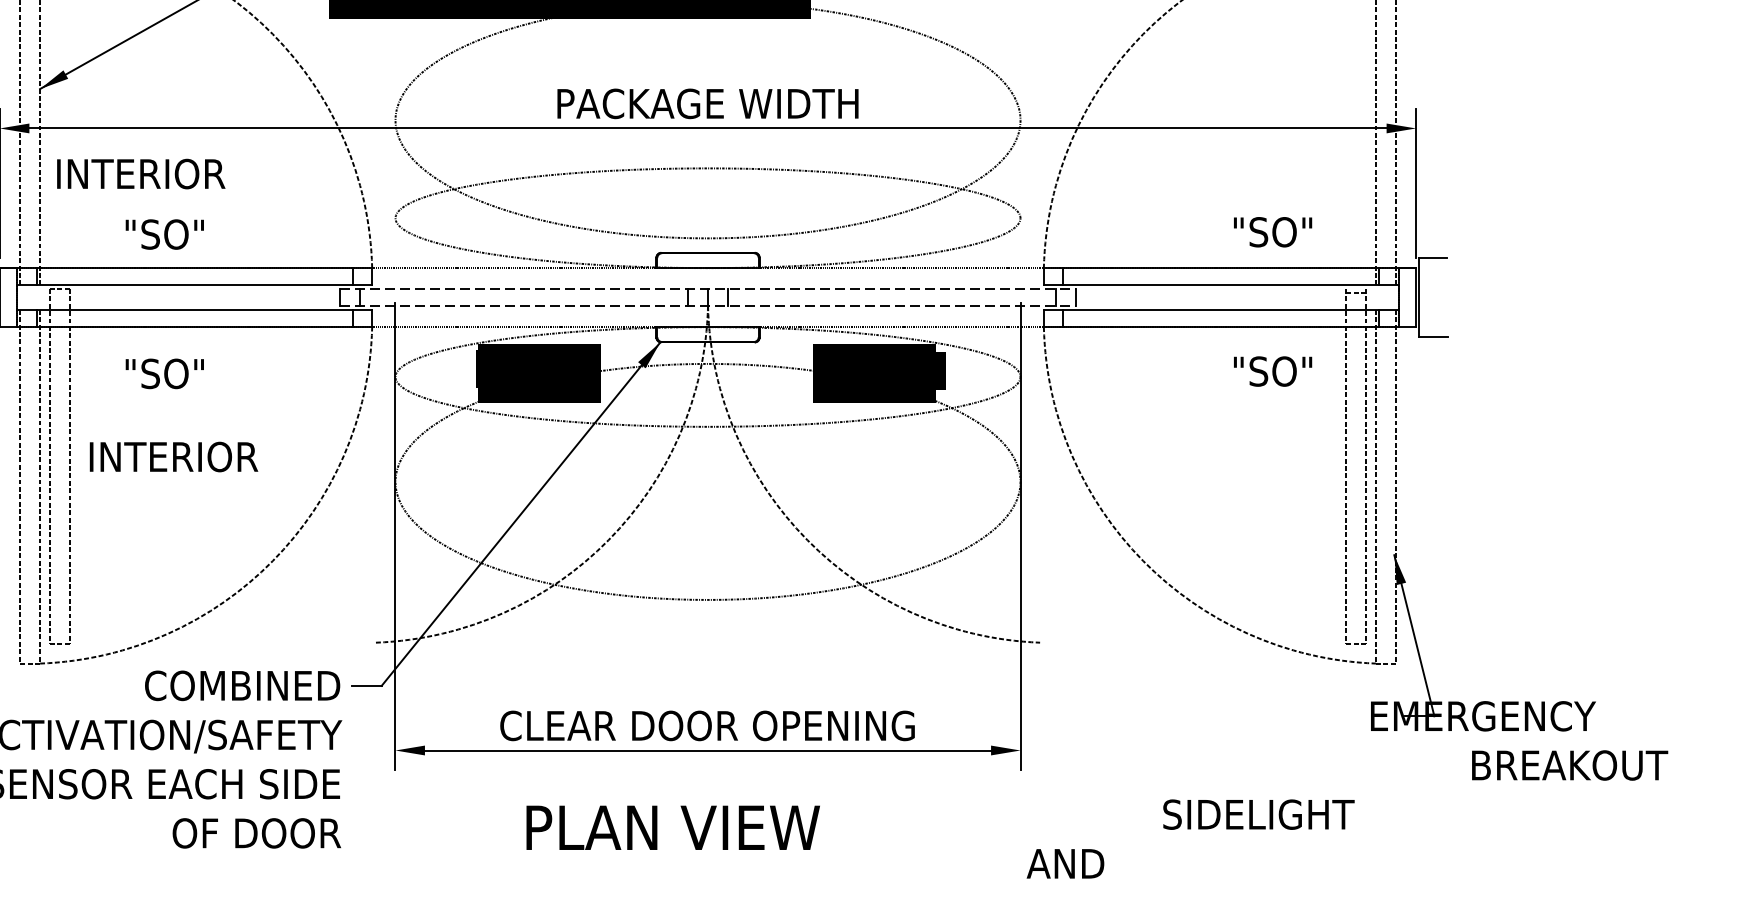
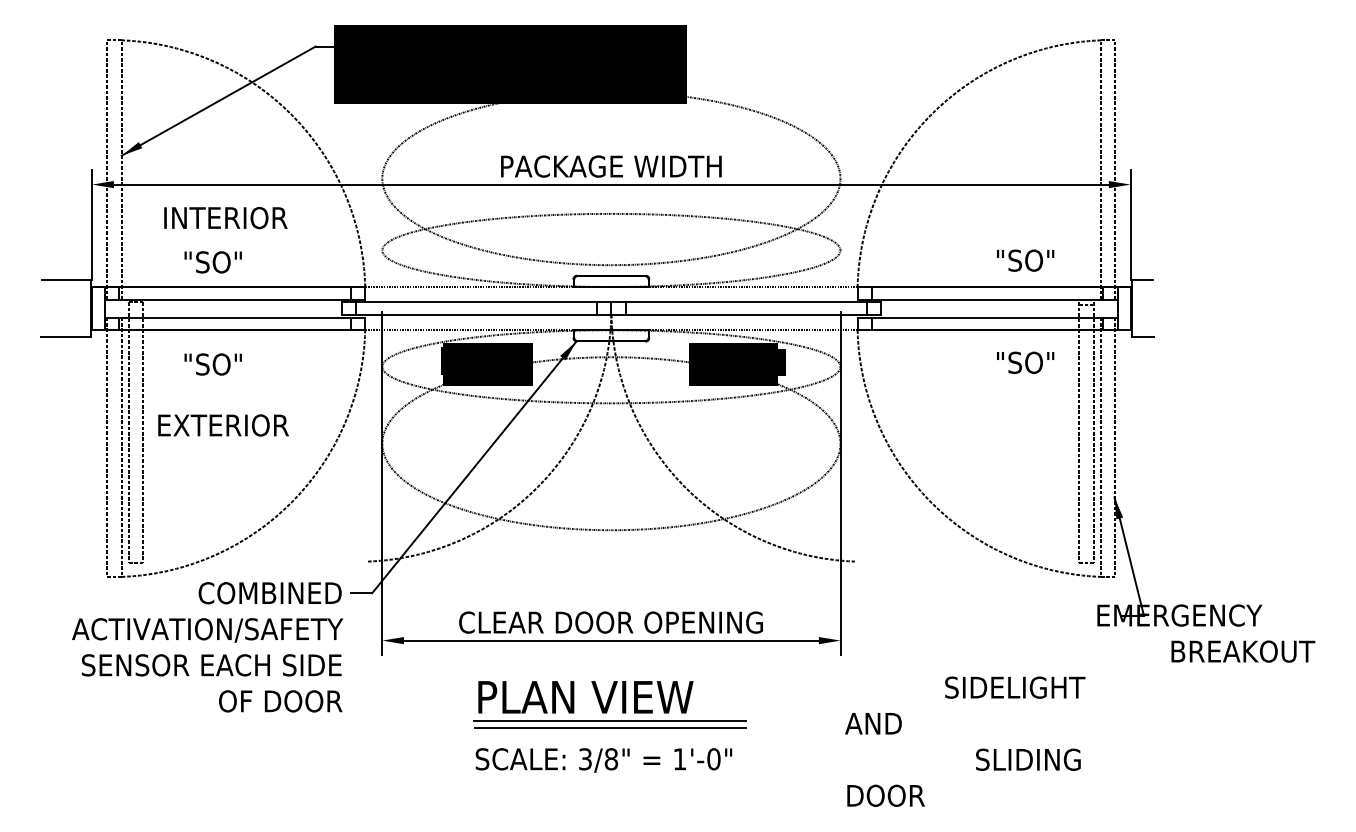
text: (140, 173) -> (225, 217), moved
line: (708, 289) -> (611, 302), dashed -> solid
line: (708, 305) -> (611, 314), dashed -> solid
text: (180, 457) -> (224, 425), INTERIOR -> EXTERIOR
line: (705, 860) -> (609, 721), added
line: (705, 869) -> (609, 727), added

